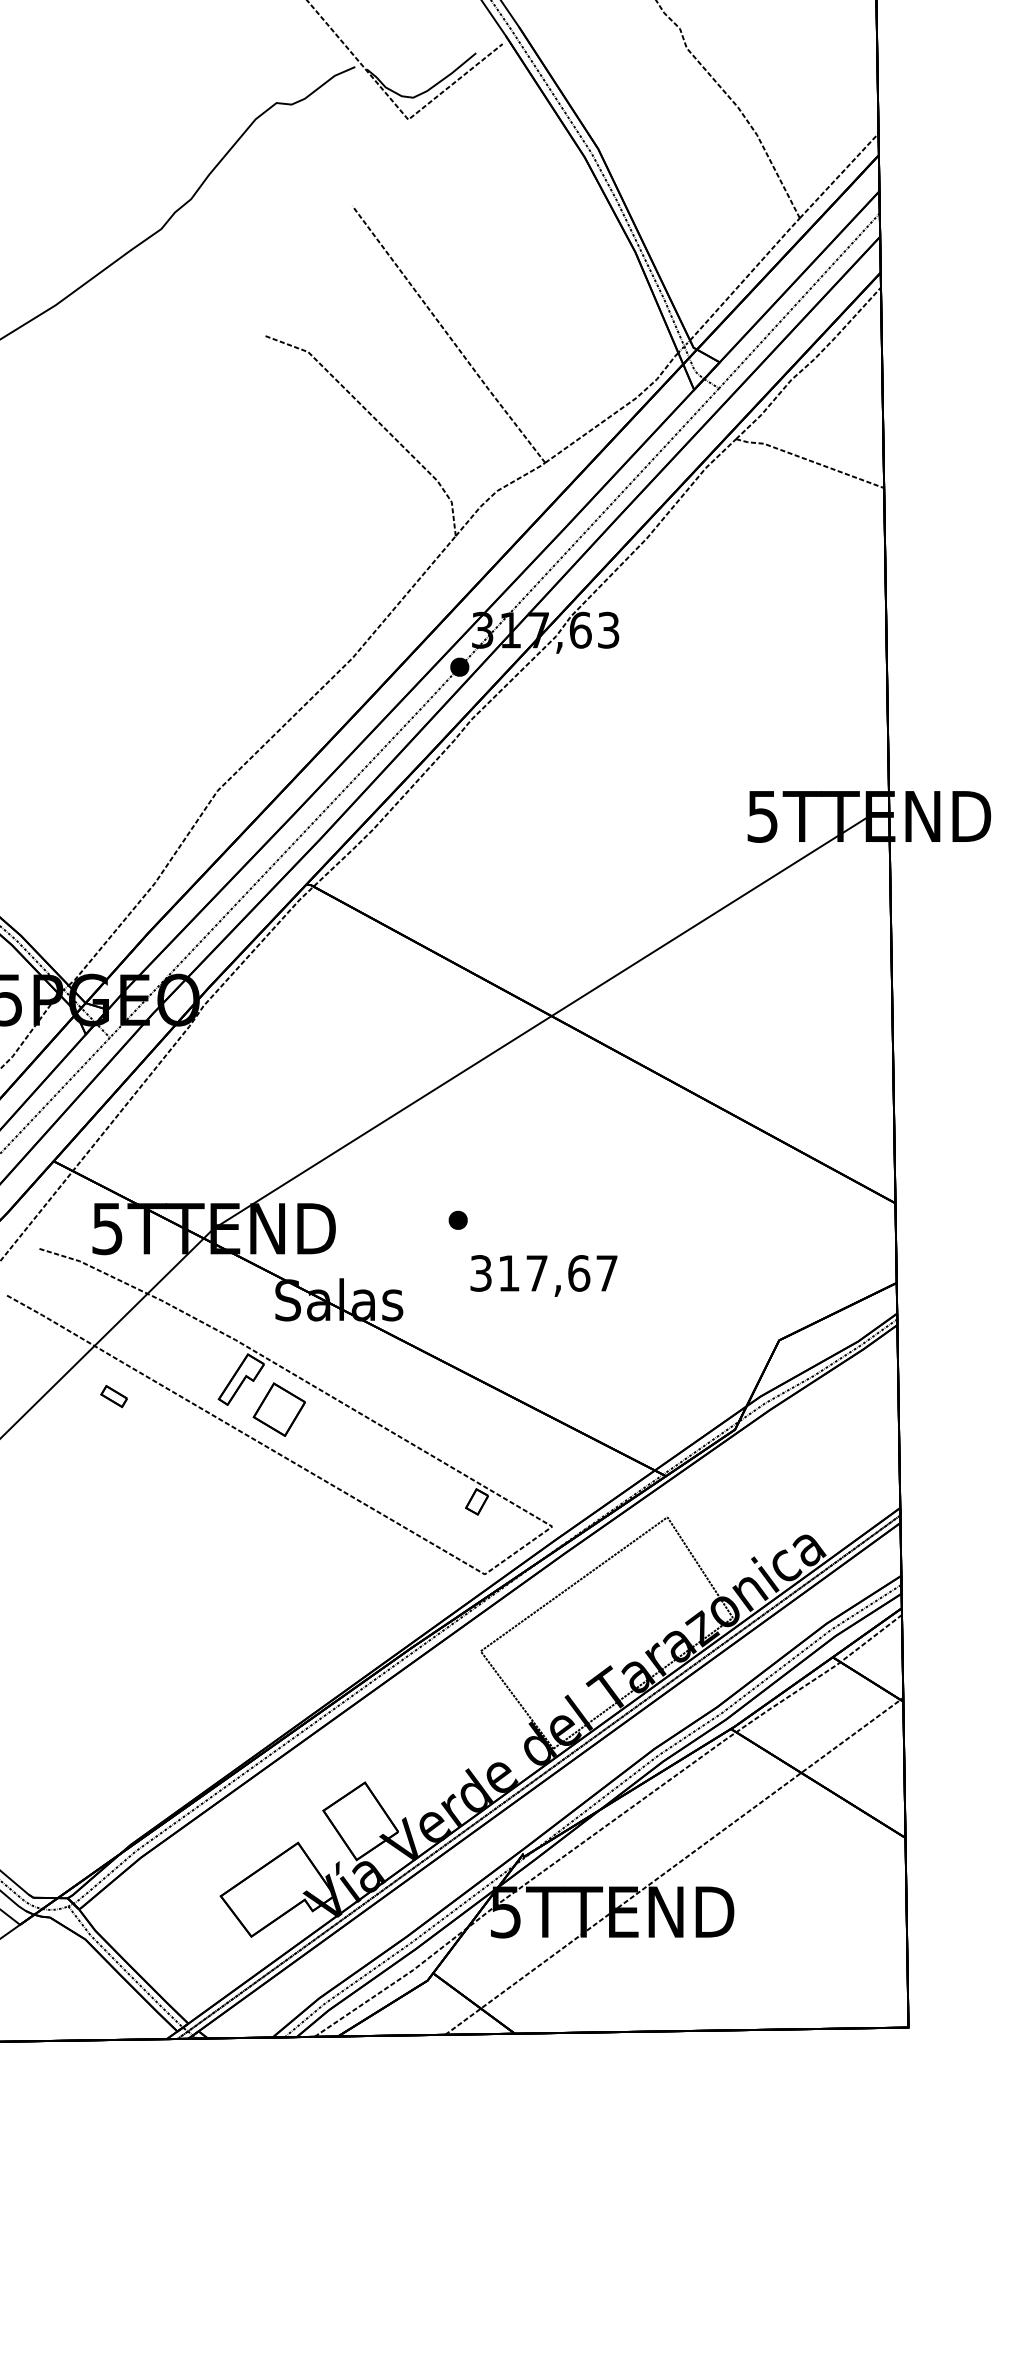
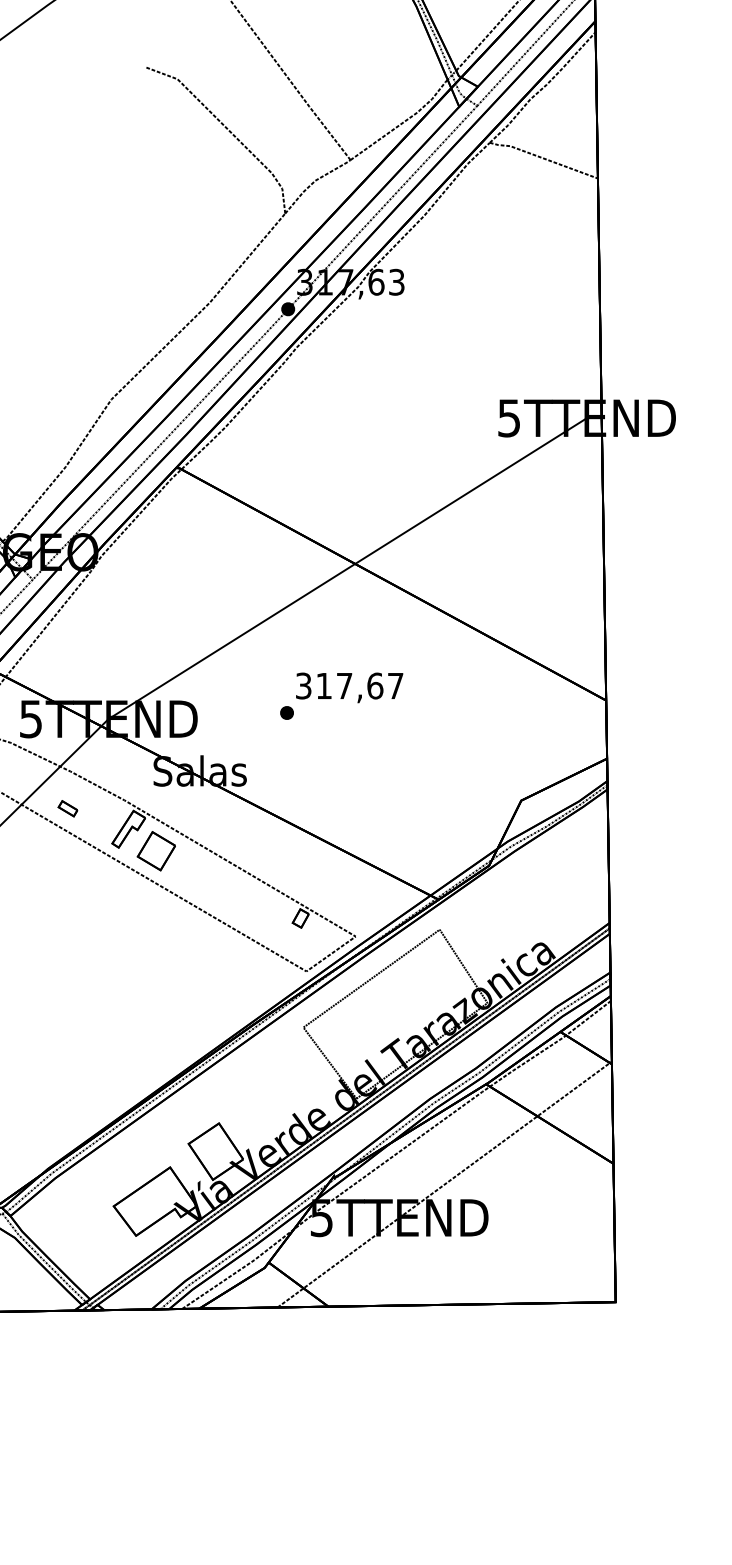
text: (543, 1275) -> (349, 687), moved
part: (113, 1396) -> (67, 808), moved

